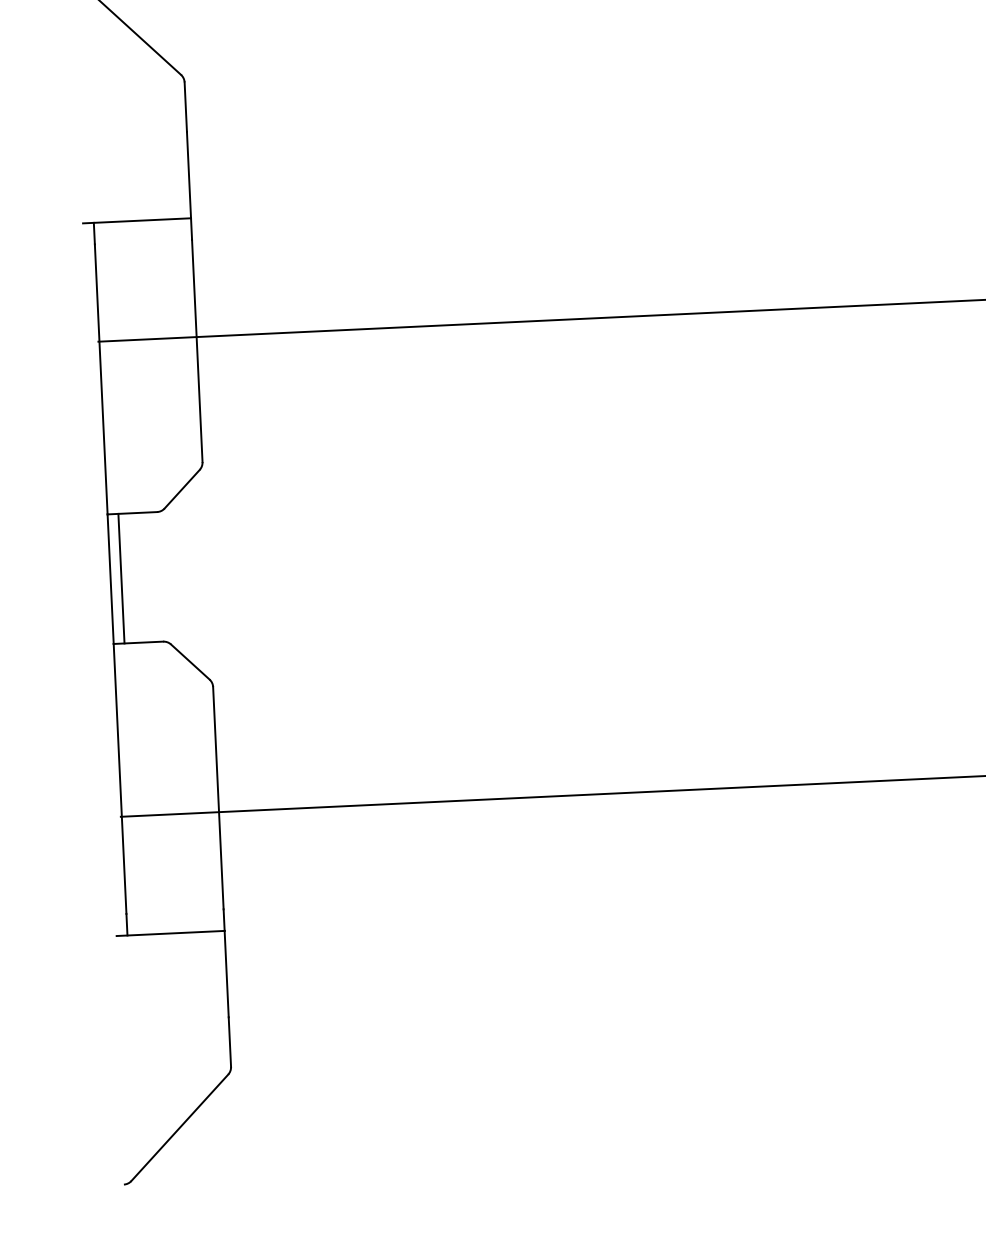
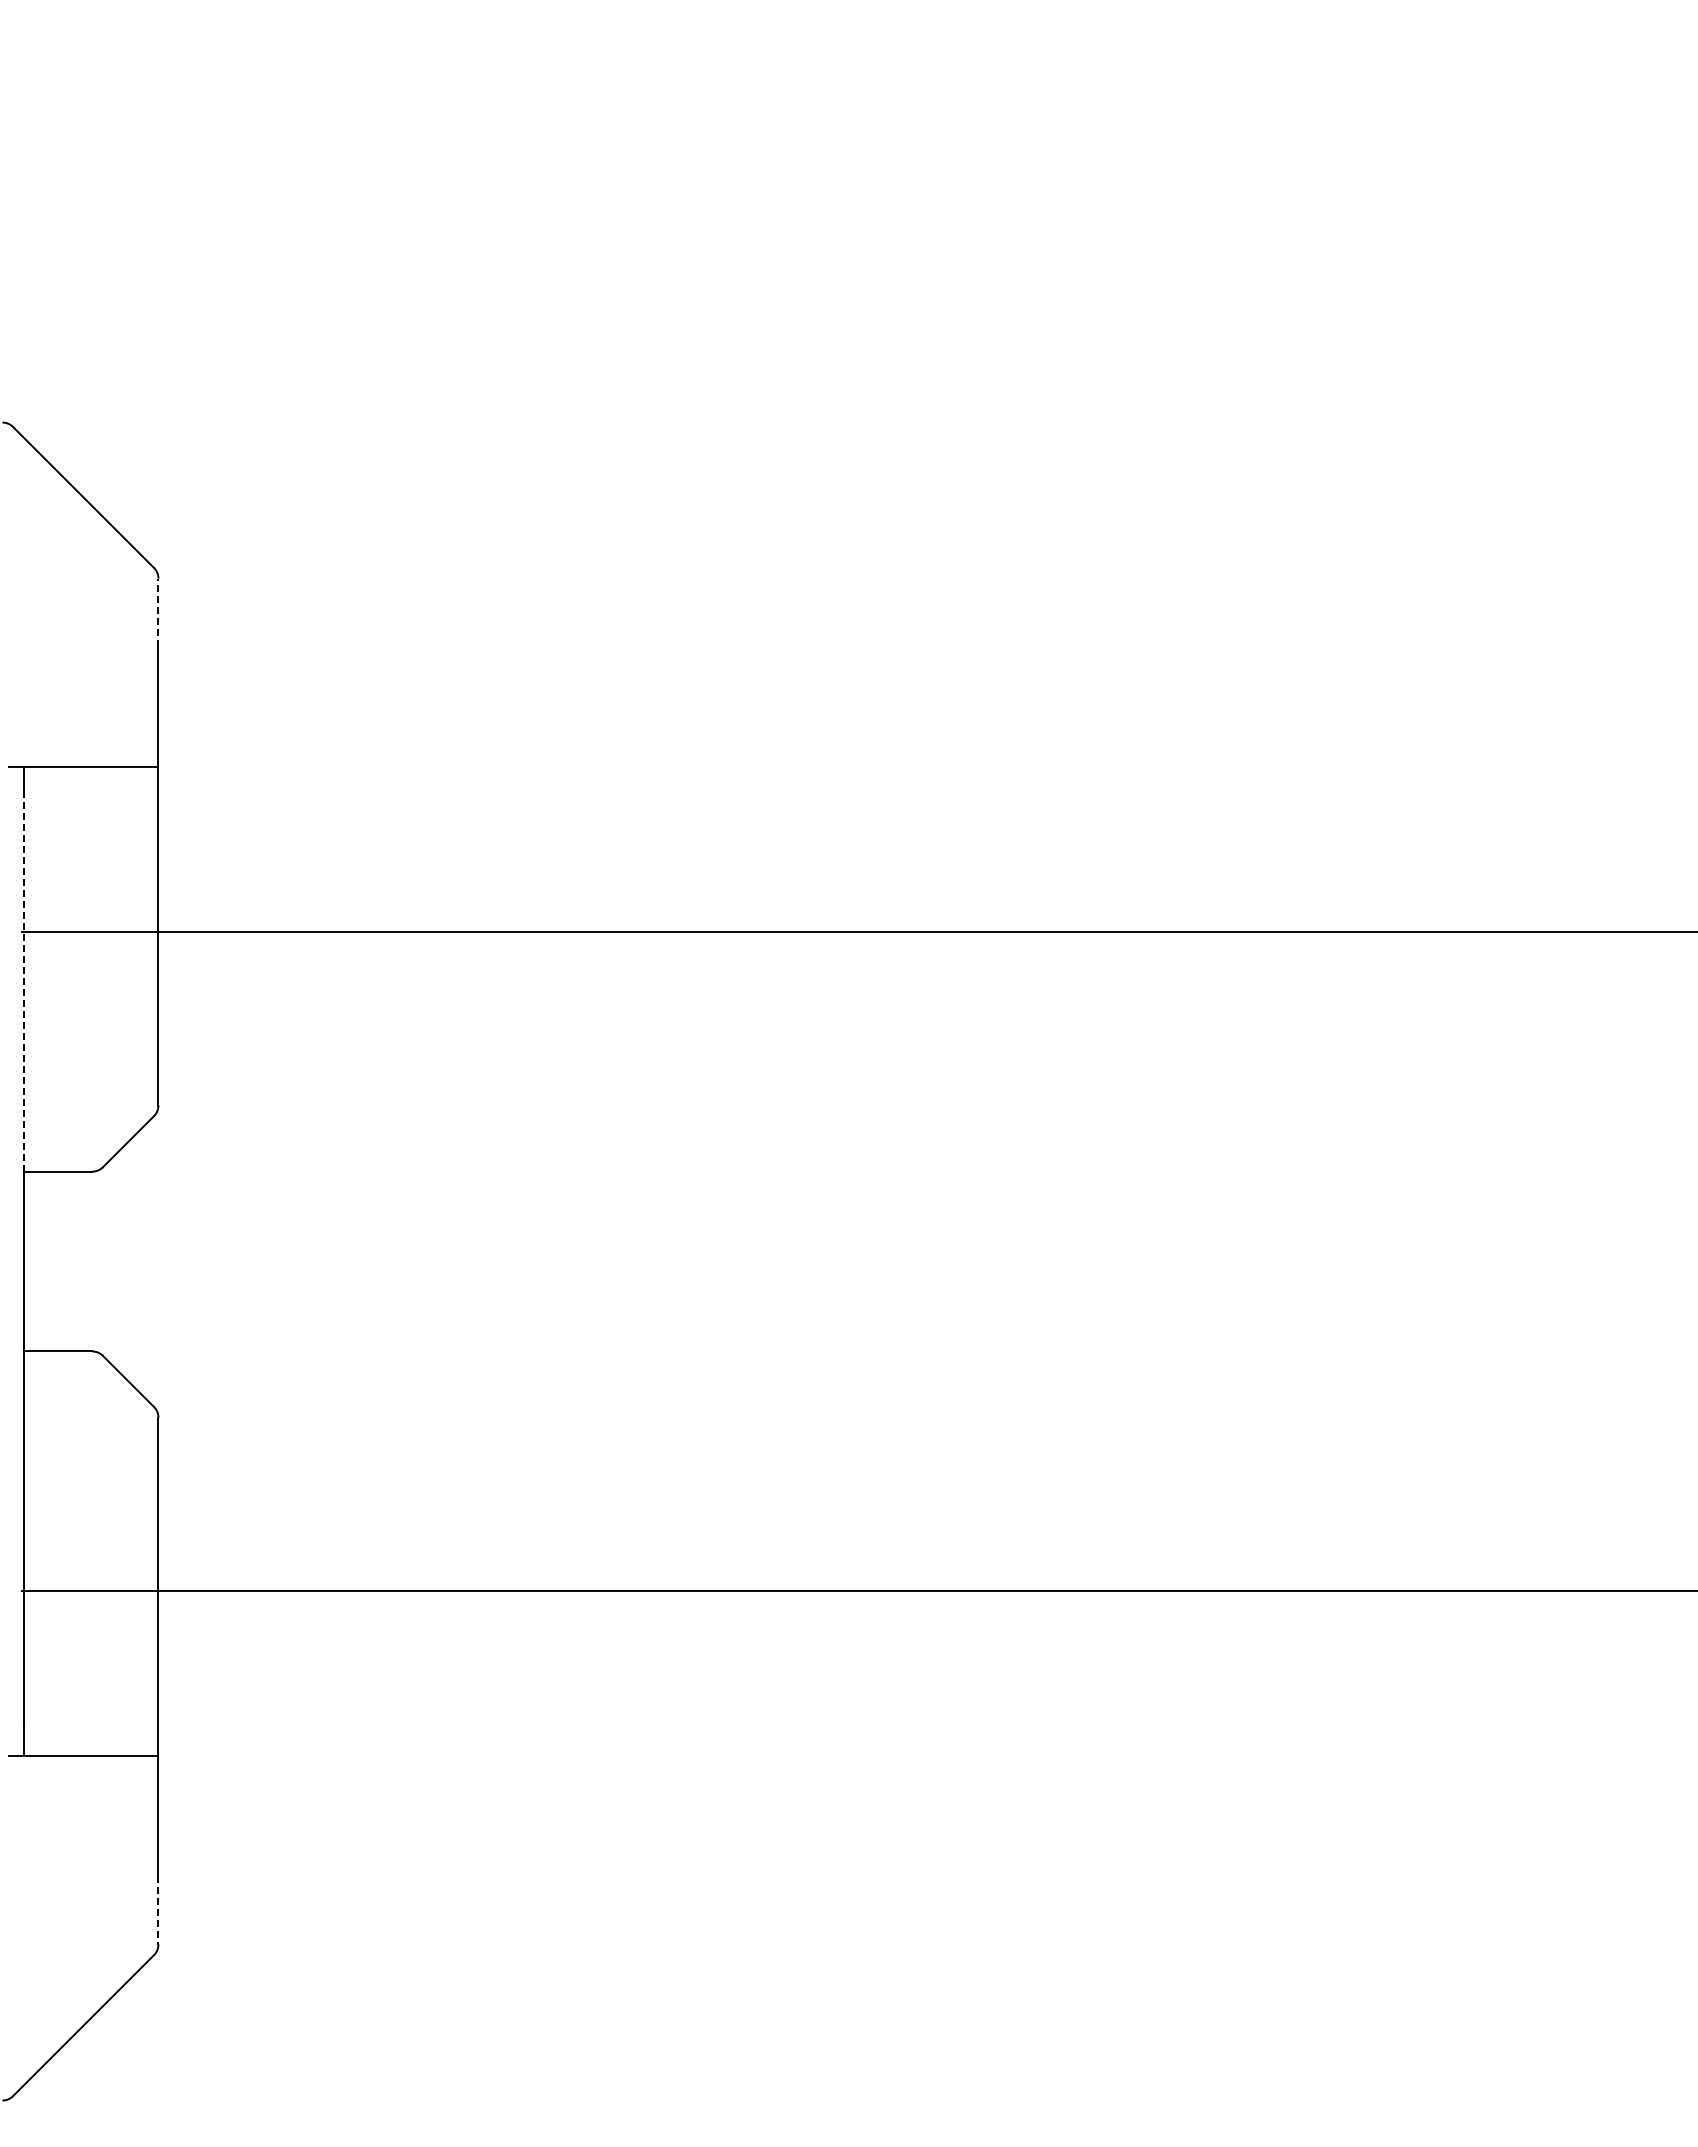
line: (185, 106) -> (158, 612), solid -> dashed
line: (101, 378) -> (23, 983), solid -> dashed
line: (121, 578) -> (38, 1261), removed
line: (229, 1042) -> (158, 1910), solid -> dashed

